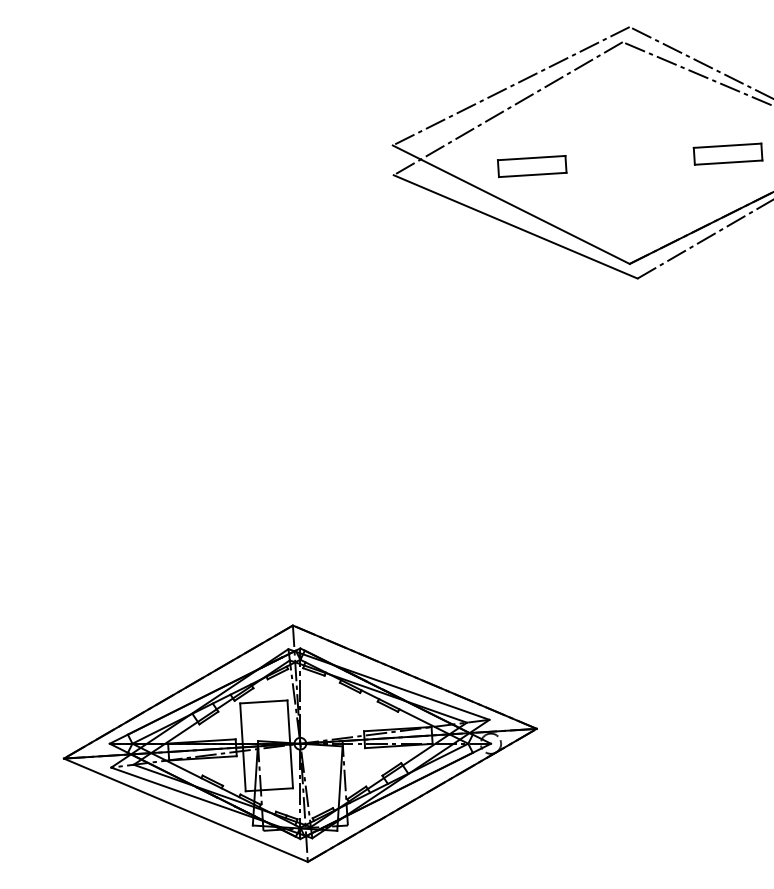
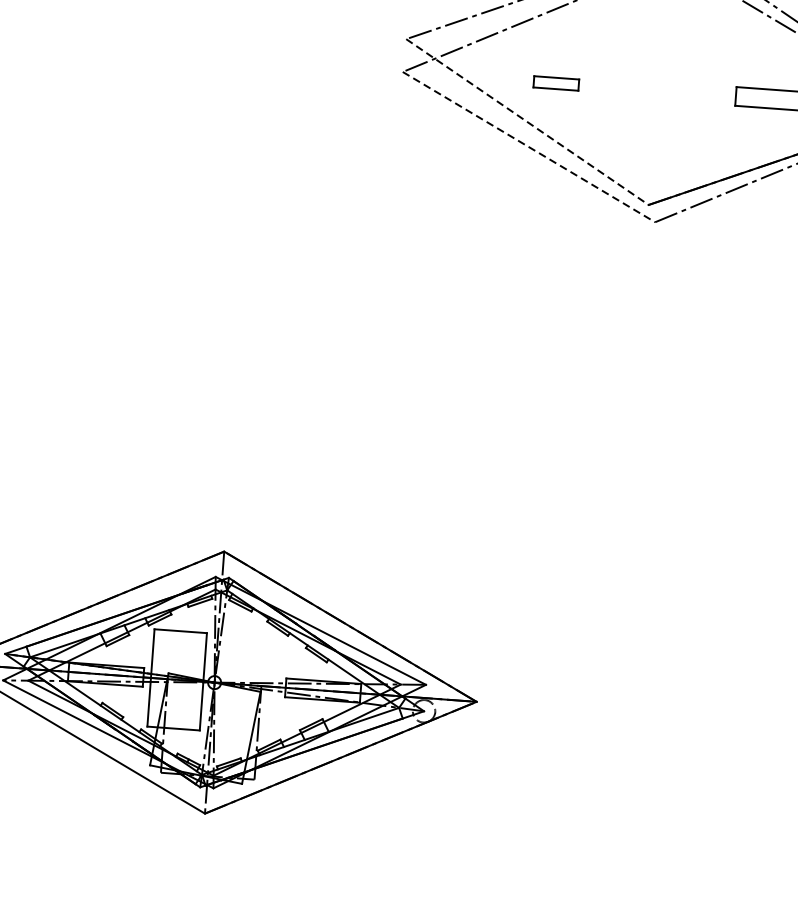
part: (532, 166) -> (556, 83), size x0.6
line: (511, 204) -> (527, 121), solid -> dashed
line: (516, 227) -> (529, 147), solid -> dashed

